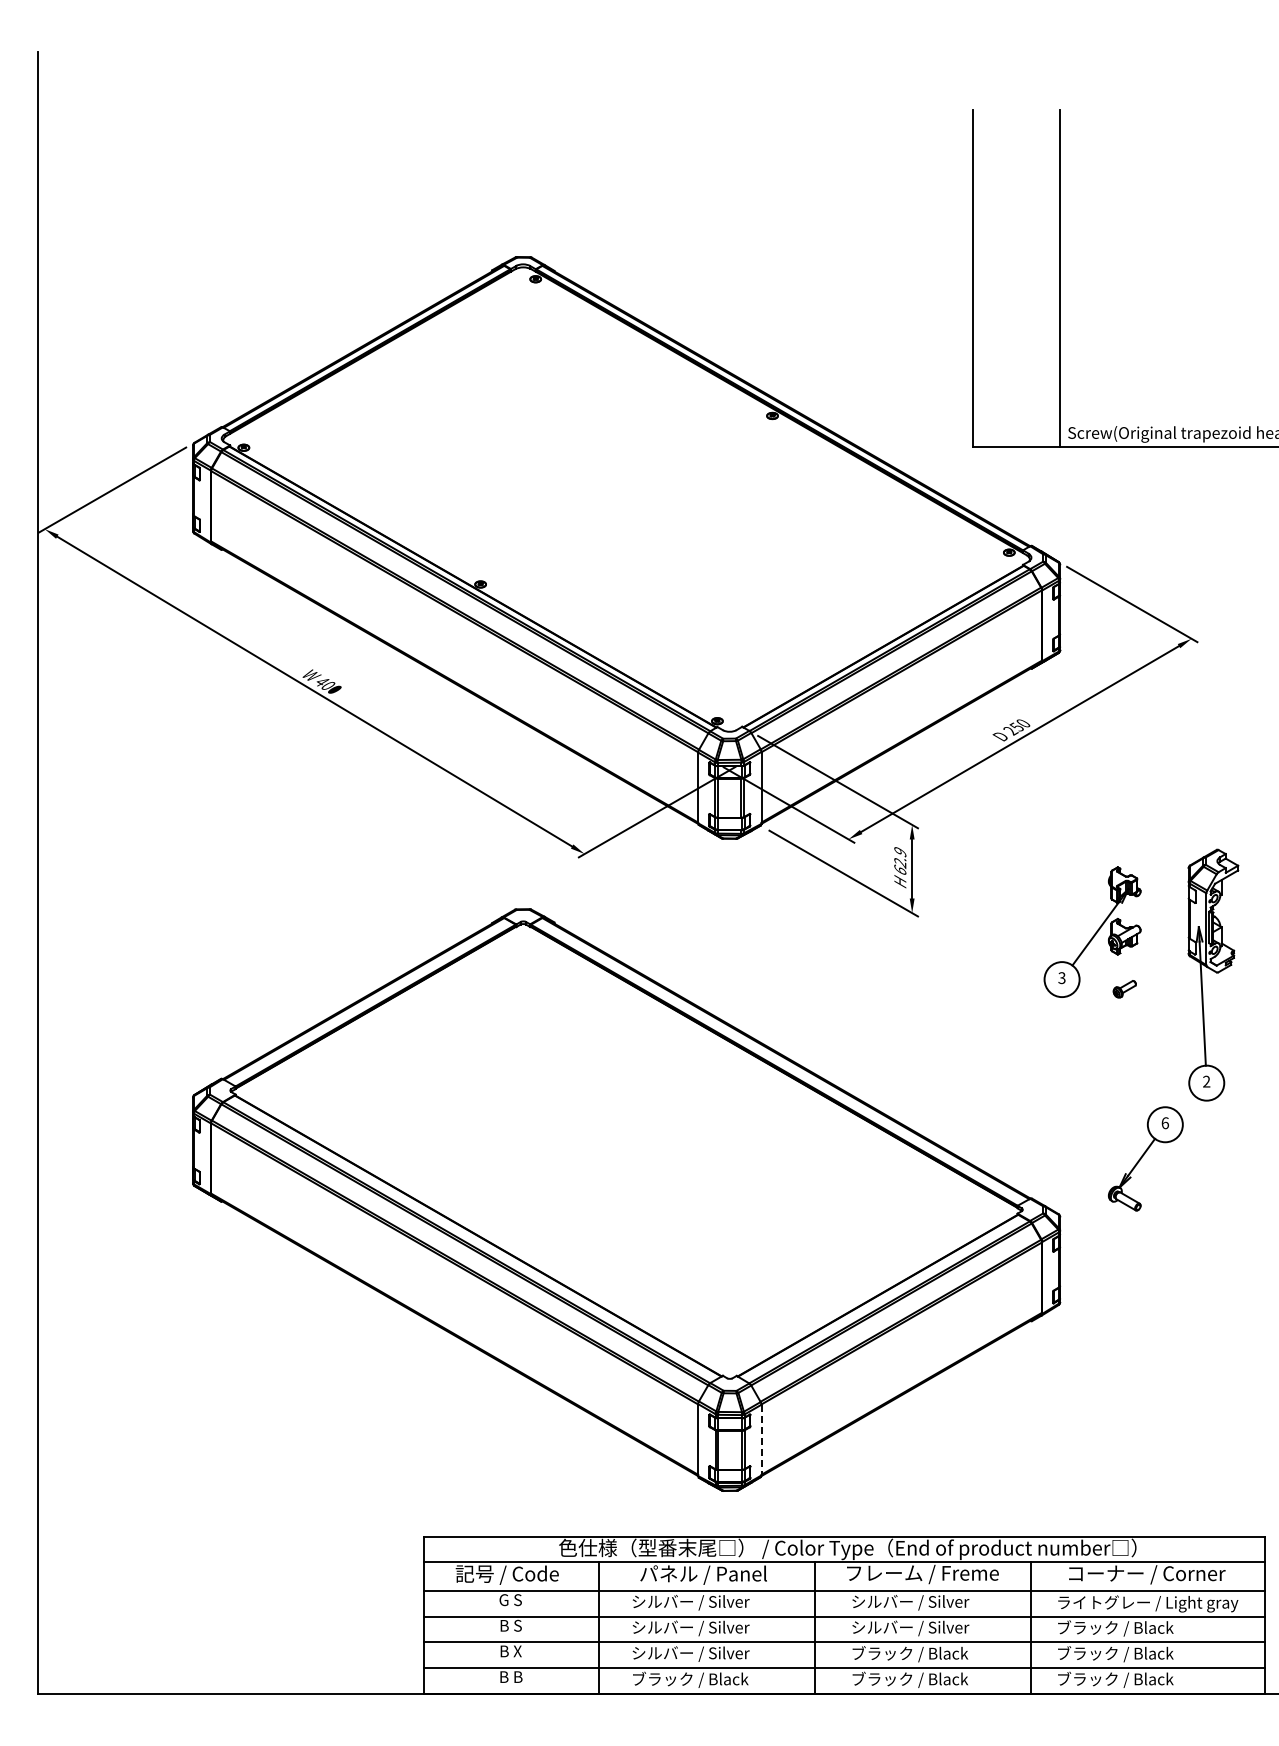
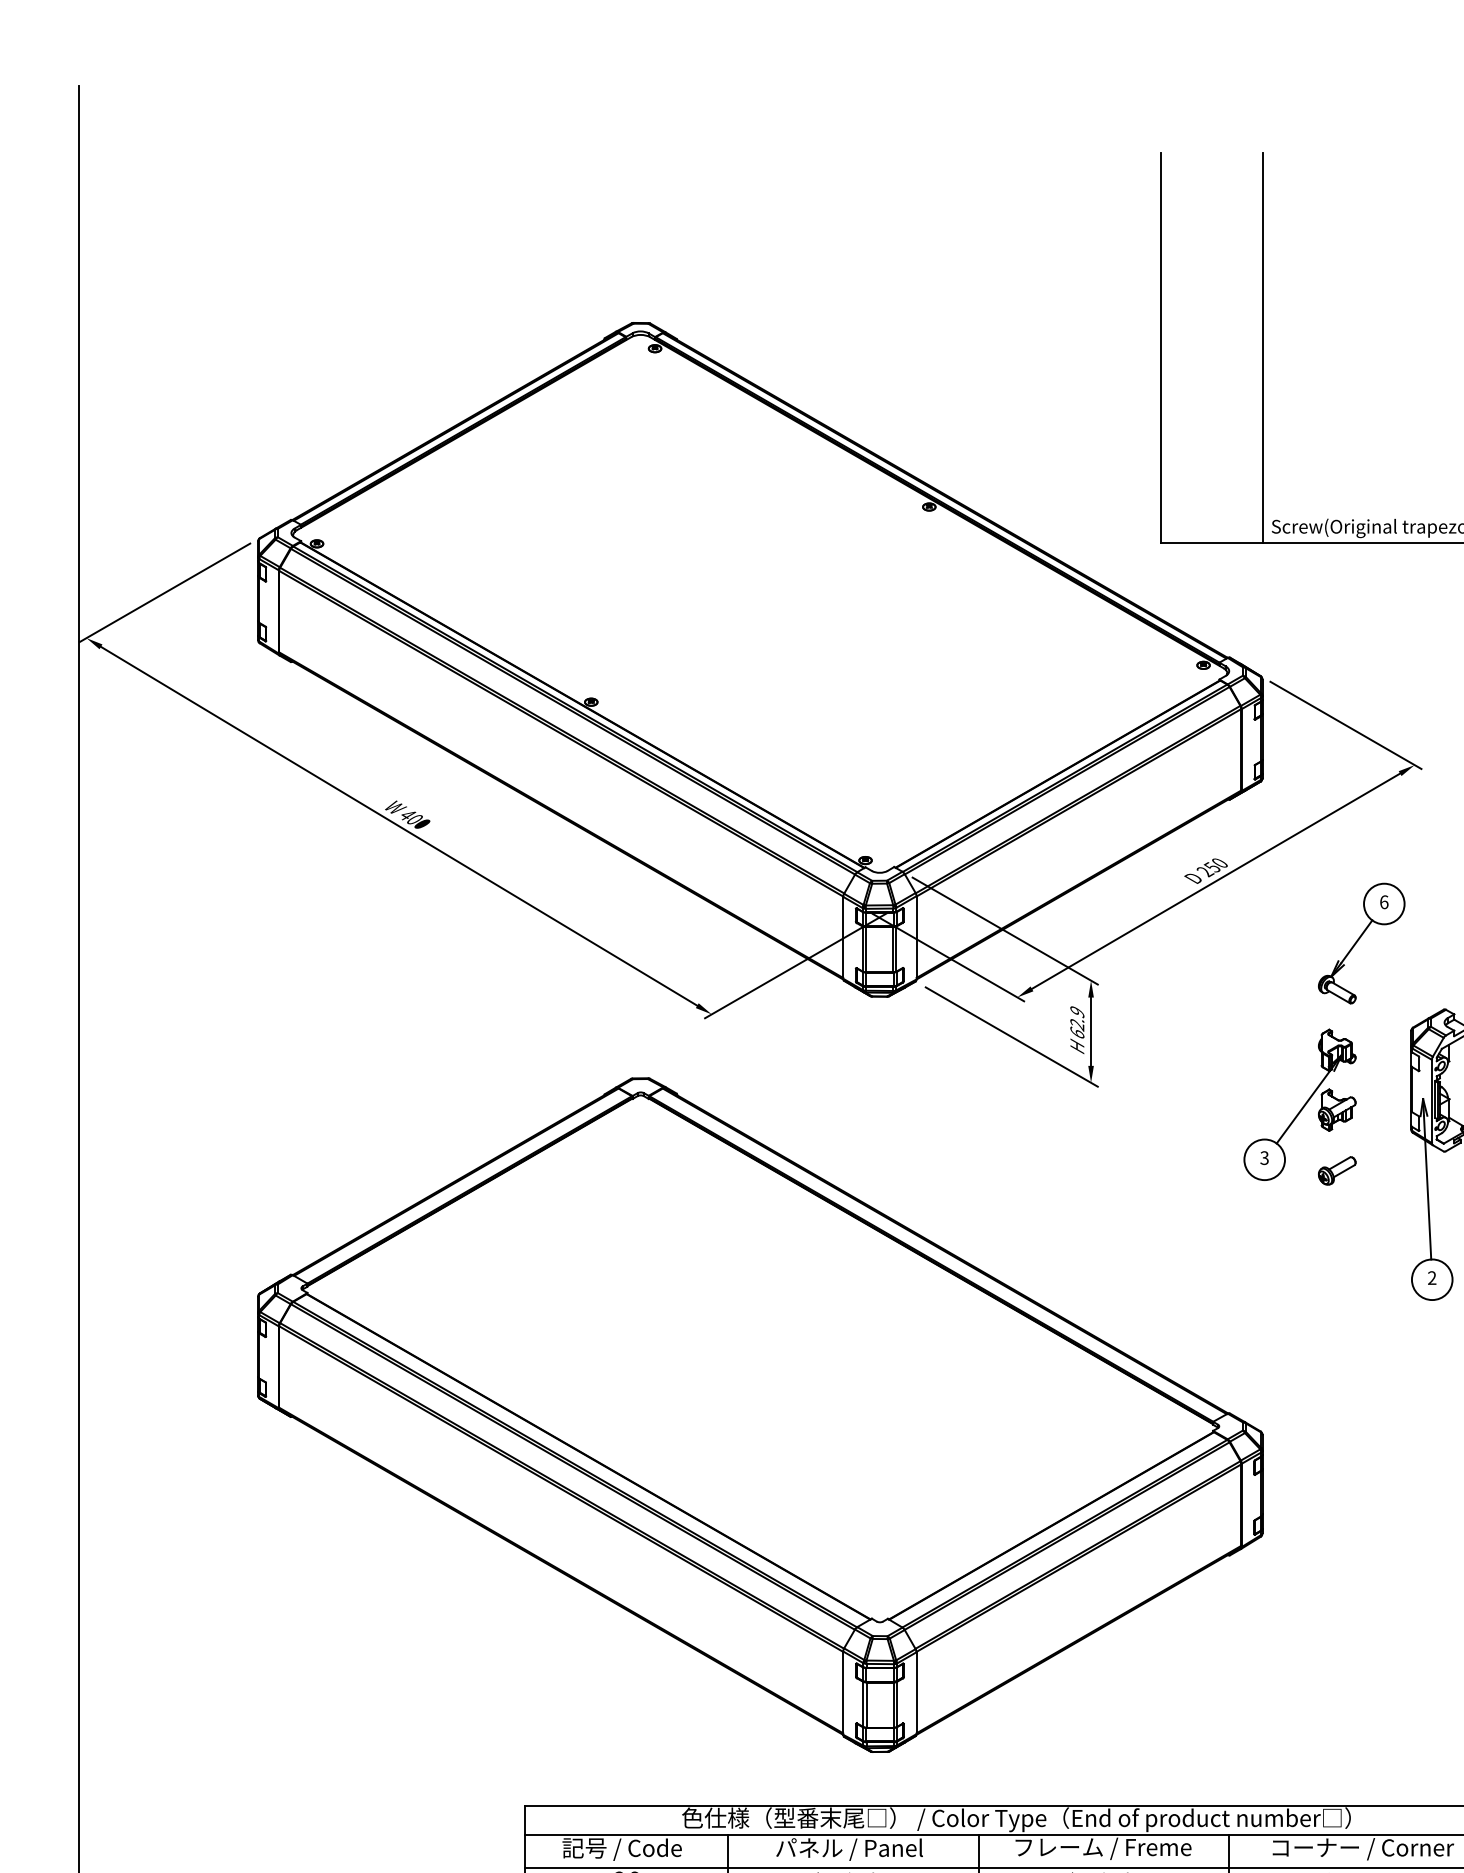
part: (1124, 989) -> (1336, 1171), size x1.43
part: (1145, 1158) -> (1361, 943), moved
line: (761, 1440) -> (916, 1693), dashed -> solid

